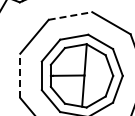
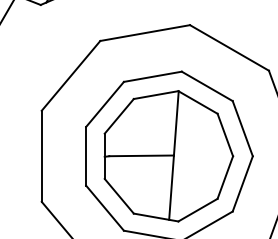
line: (70, 15) -> (145, 32), dashed -> solid
line: (20, 75) -> (42, 155), dashed -> solid

